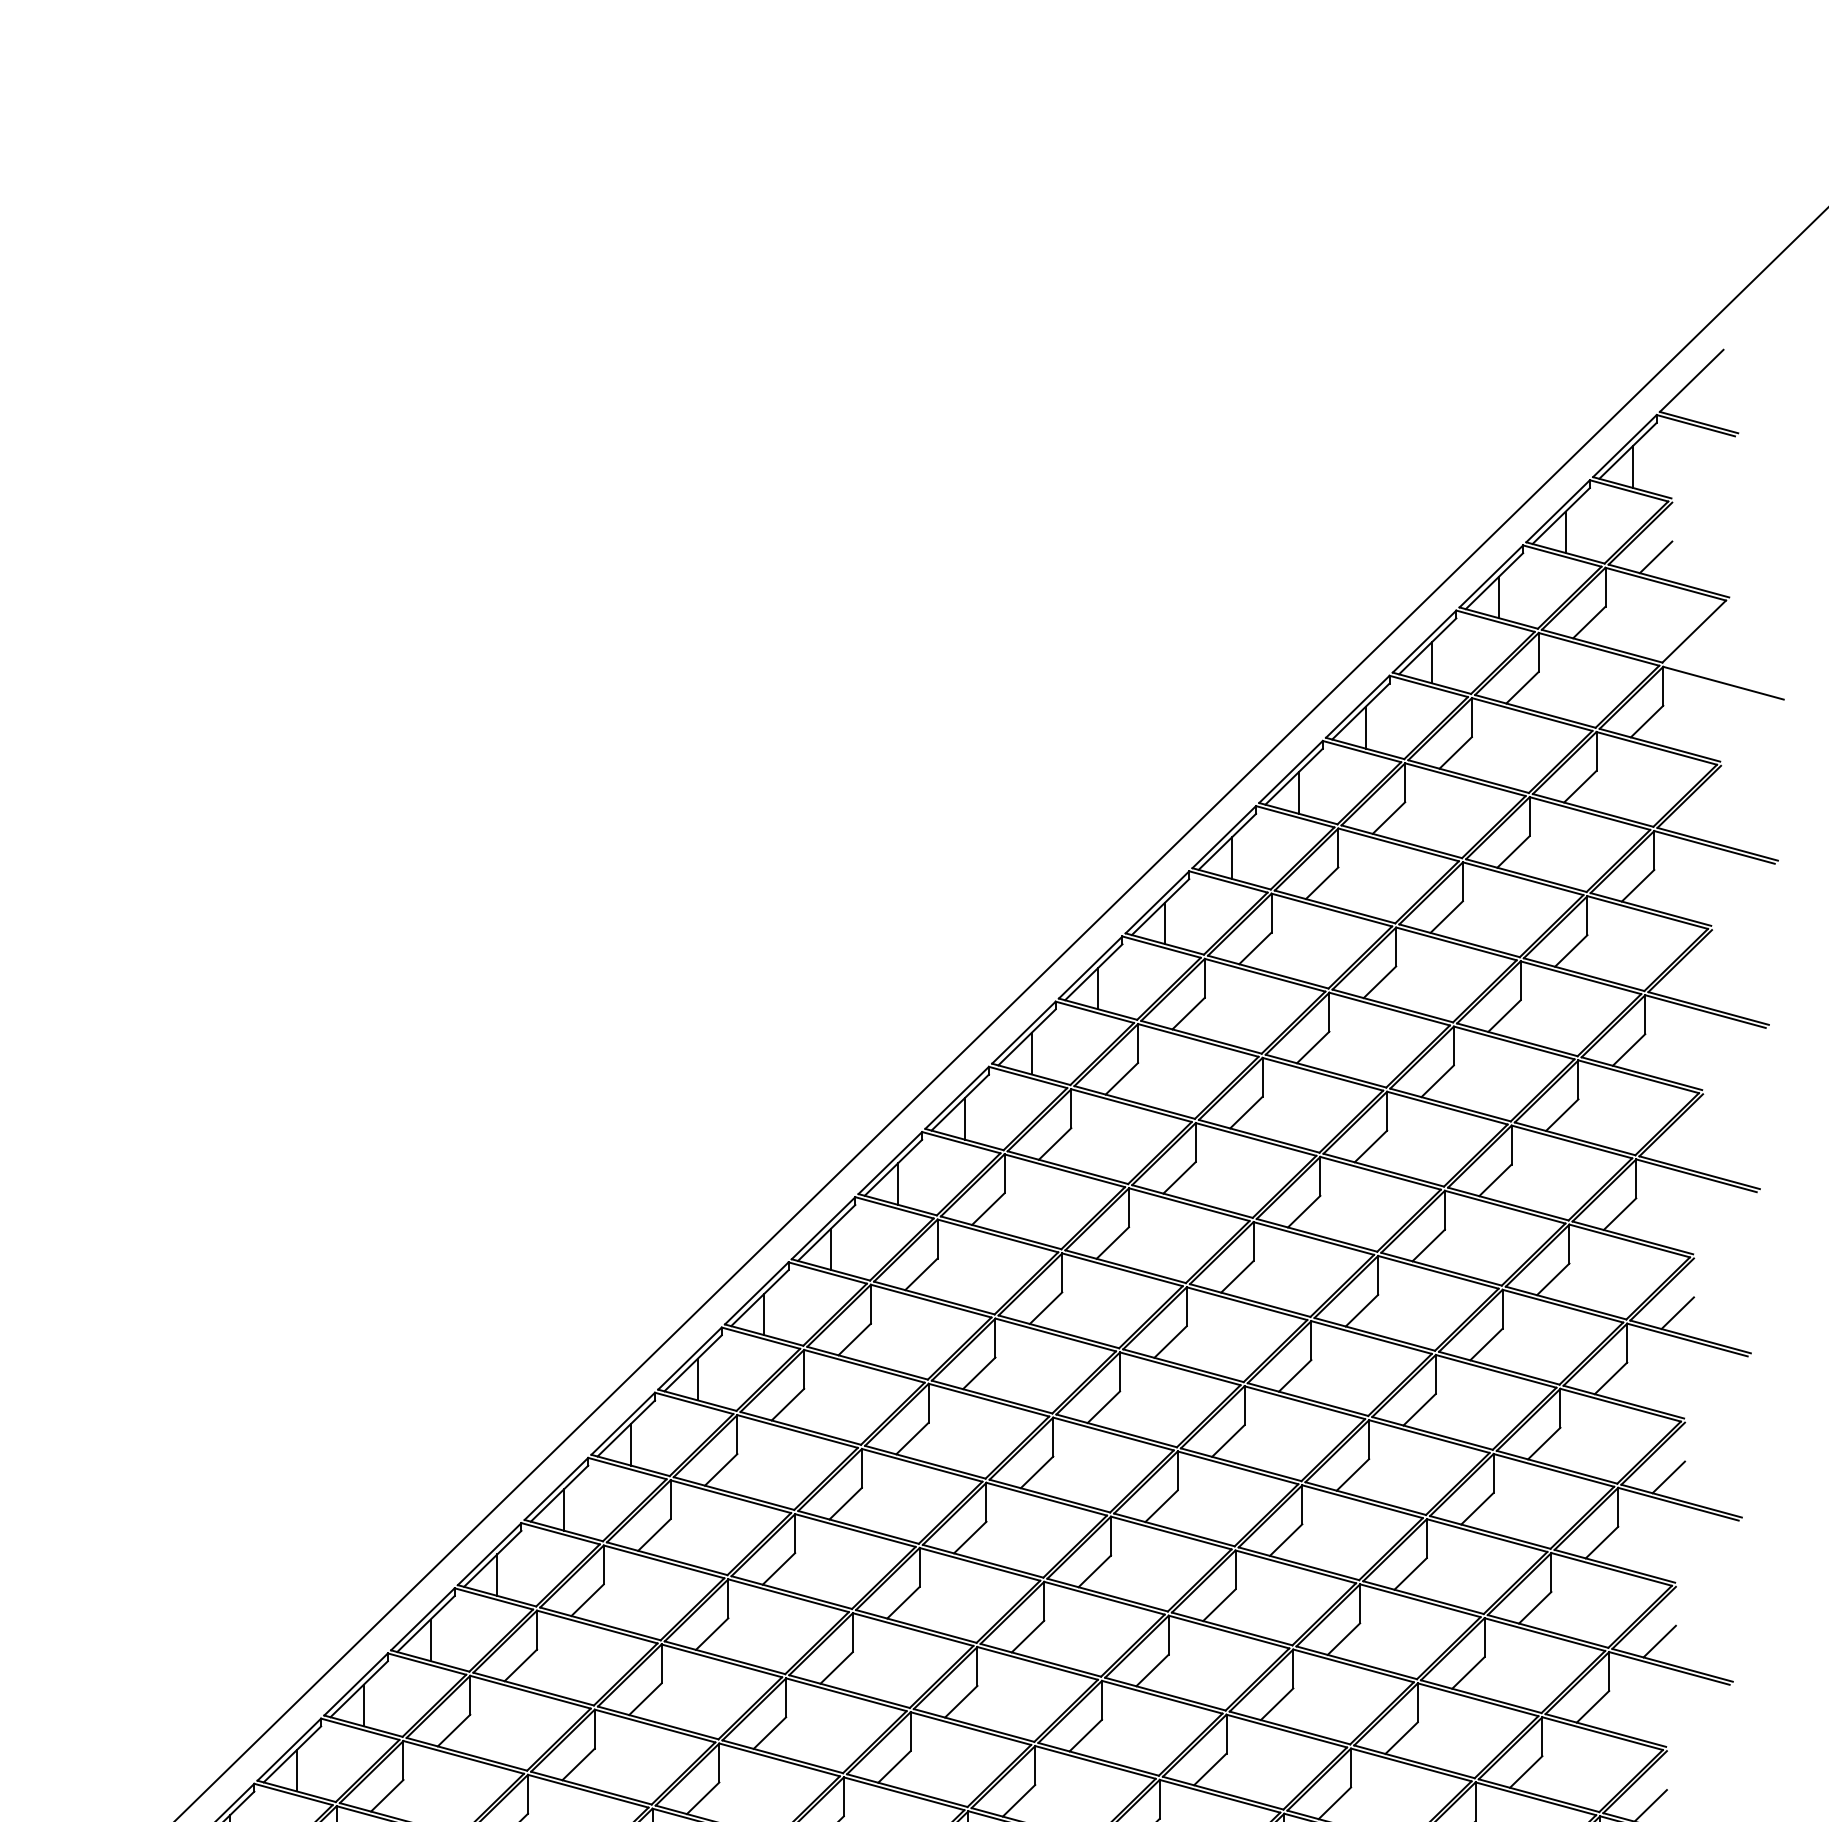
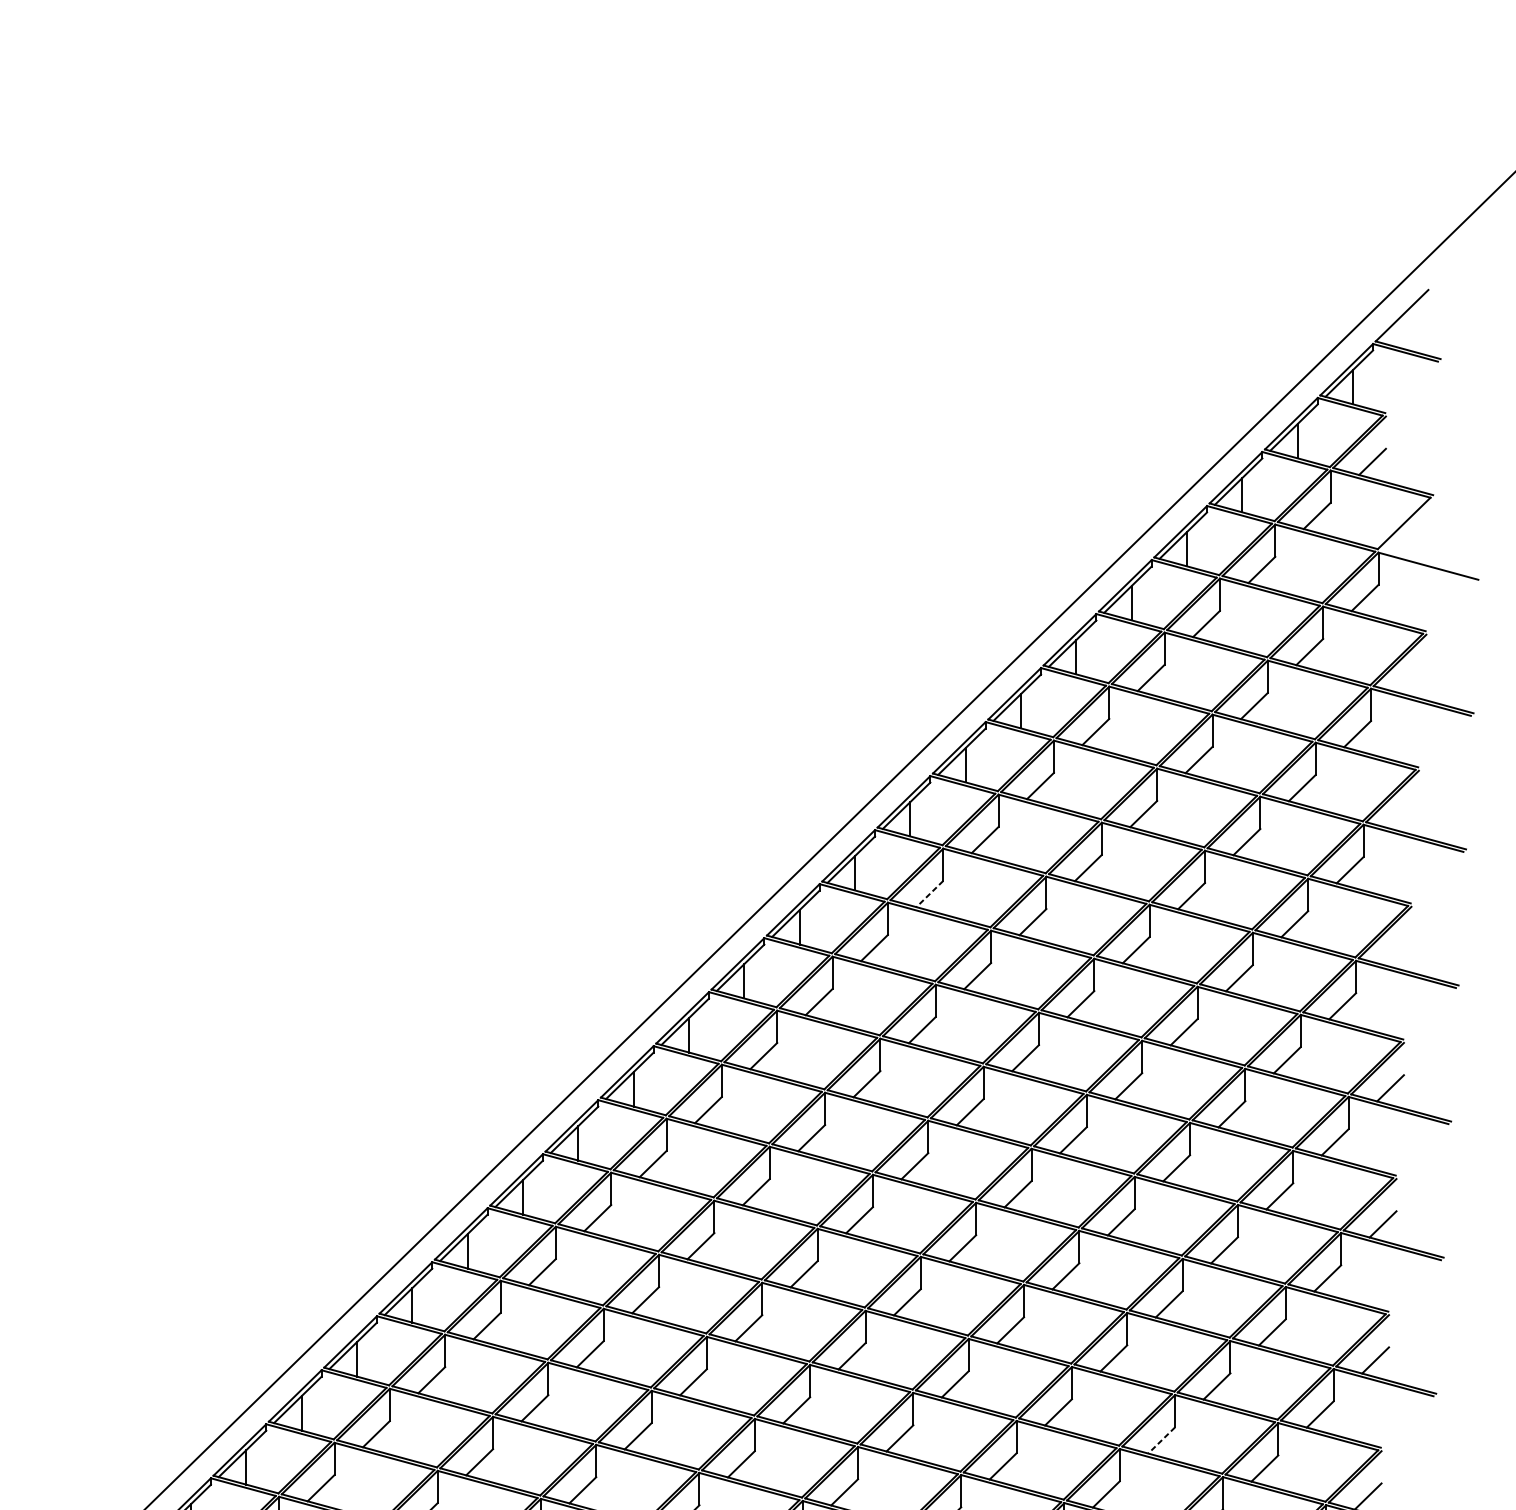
line: (1121, 1078) -> (929, 893), solid -> dashed
line: (1401, 1738) -> (1161, 1440), solid -> dashed

